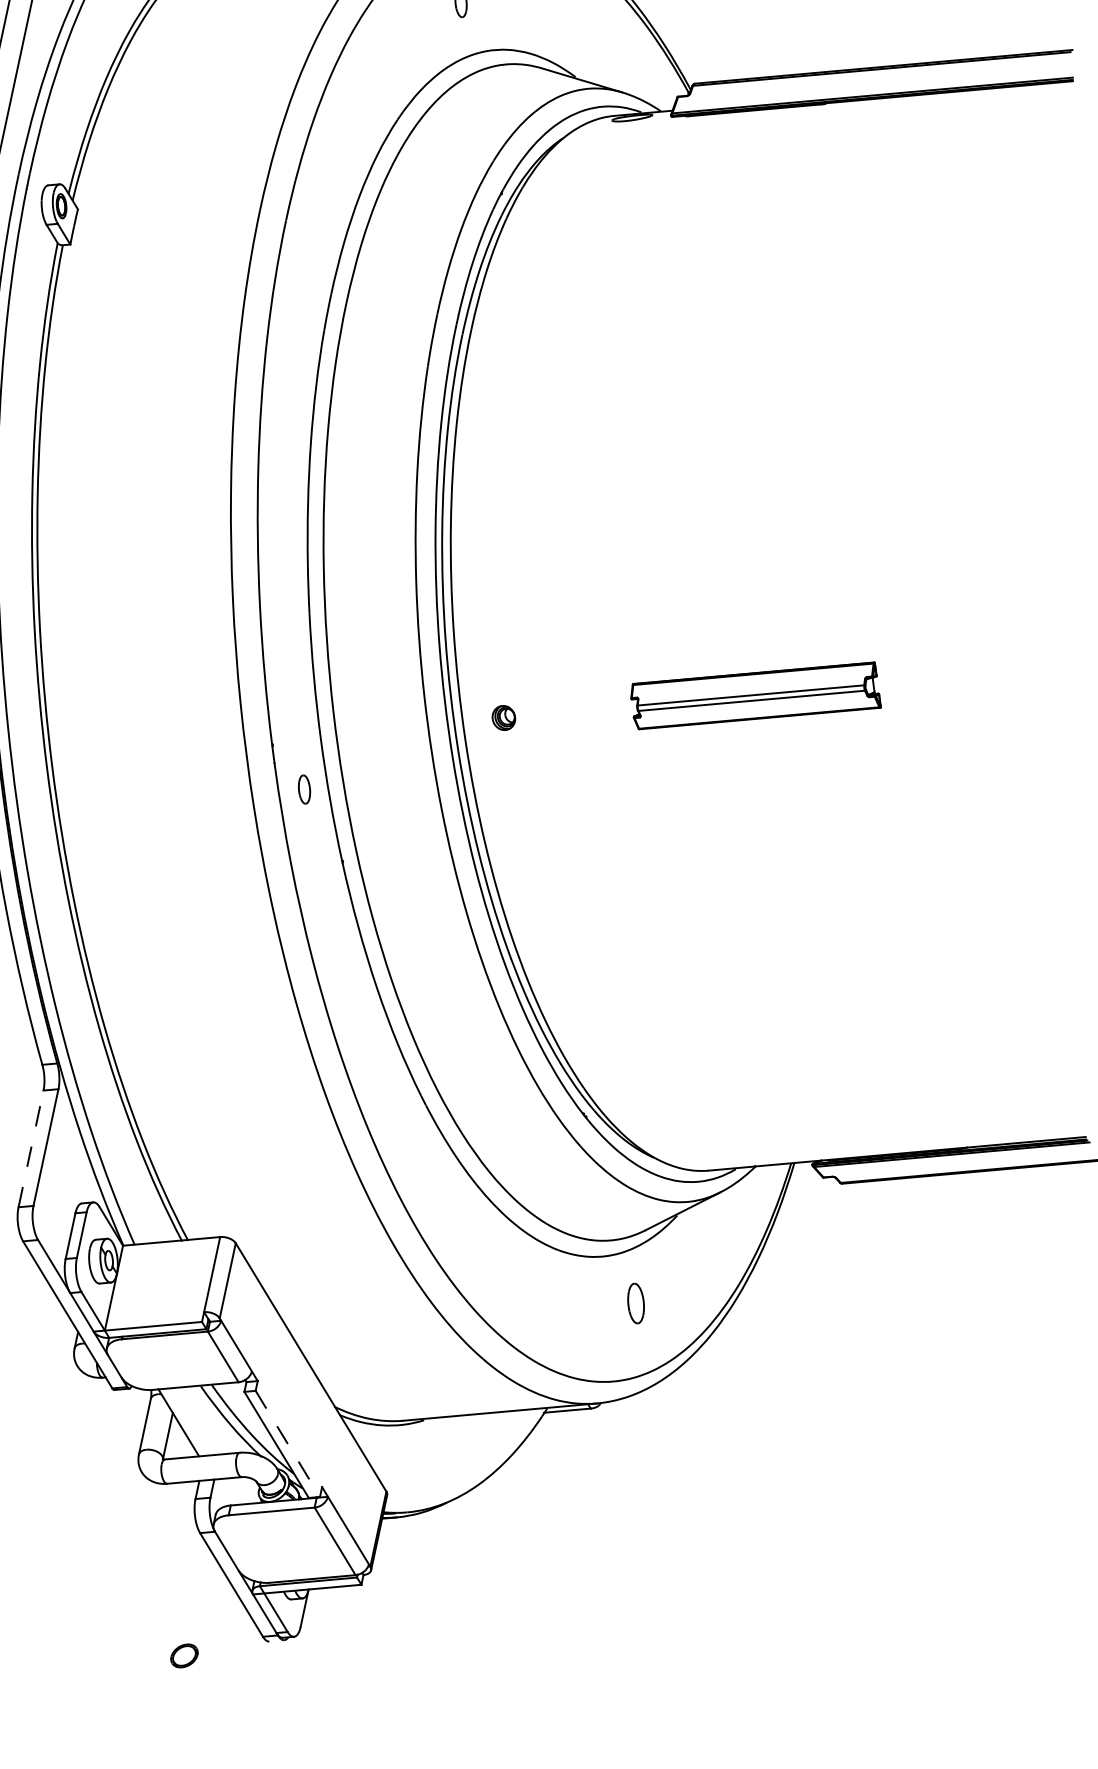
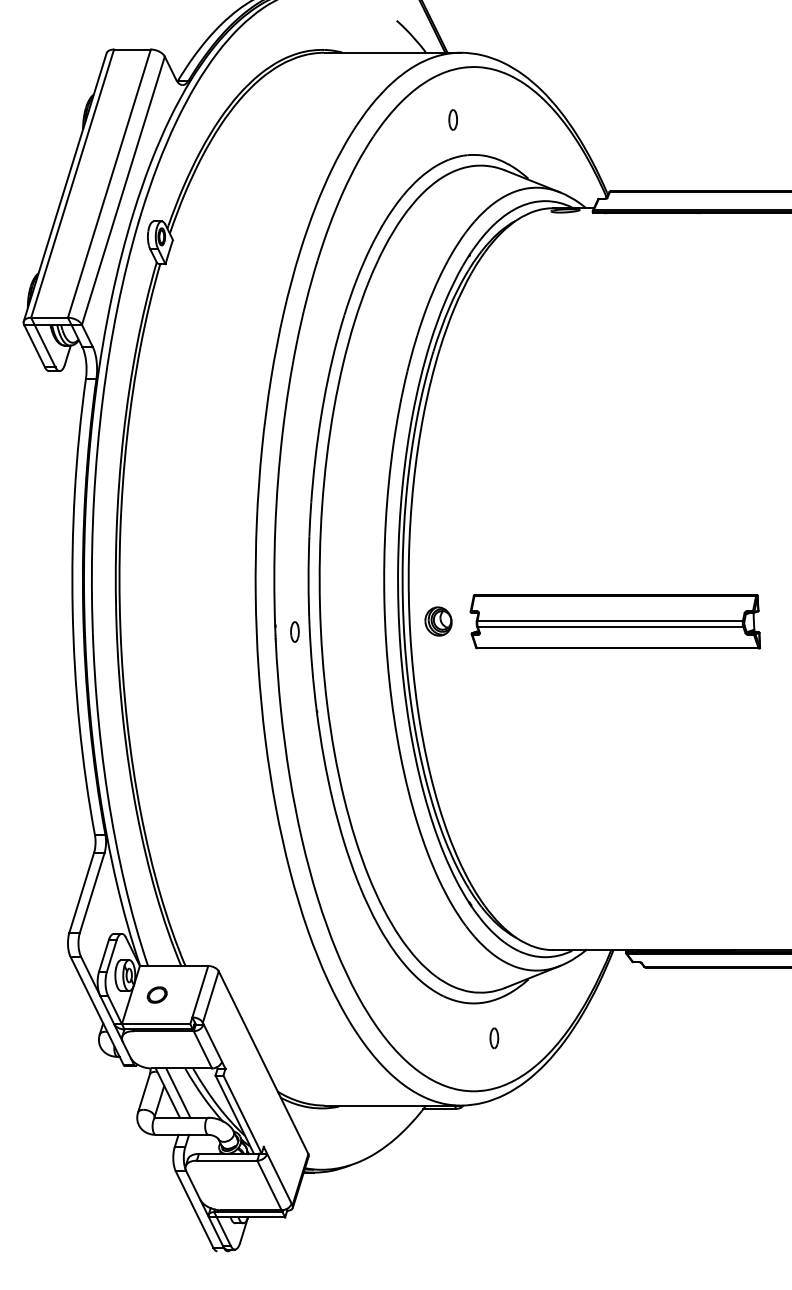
part: (755, 695) -> (615, 621), size x1.67
part: (503, 717) -> (438, 621), size x1.67
part: (303, 788) -> (294, 631), moved
line: (30, 1148) -> (81, 892), dashed -> solid
part: (636, 1303) -> (494, 1038), size x0.71
line: (193, 1420) -> (178, 1092), added
line: (287, 1445) -> (242, 1115), dashed -> solid
part: (183, 1655) -> (156, 994), moved

